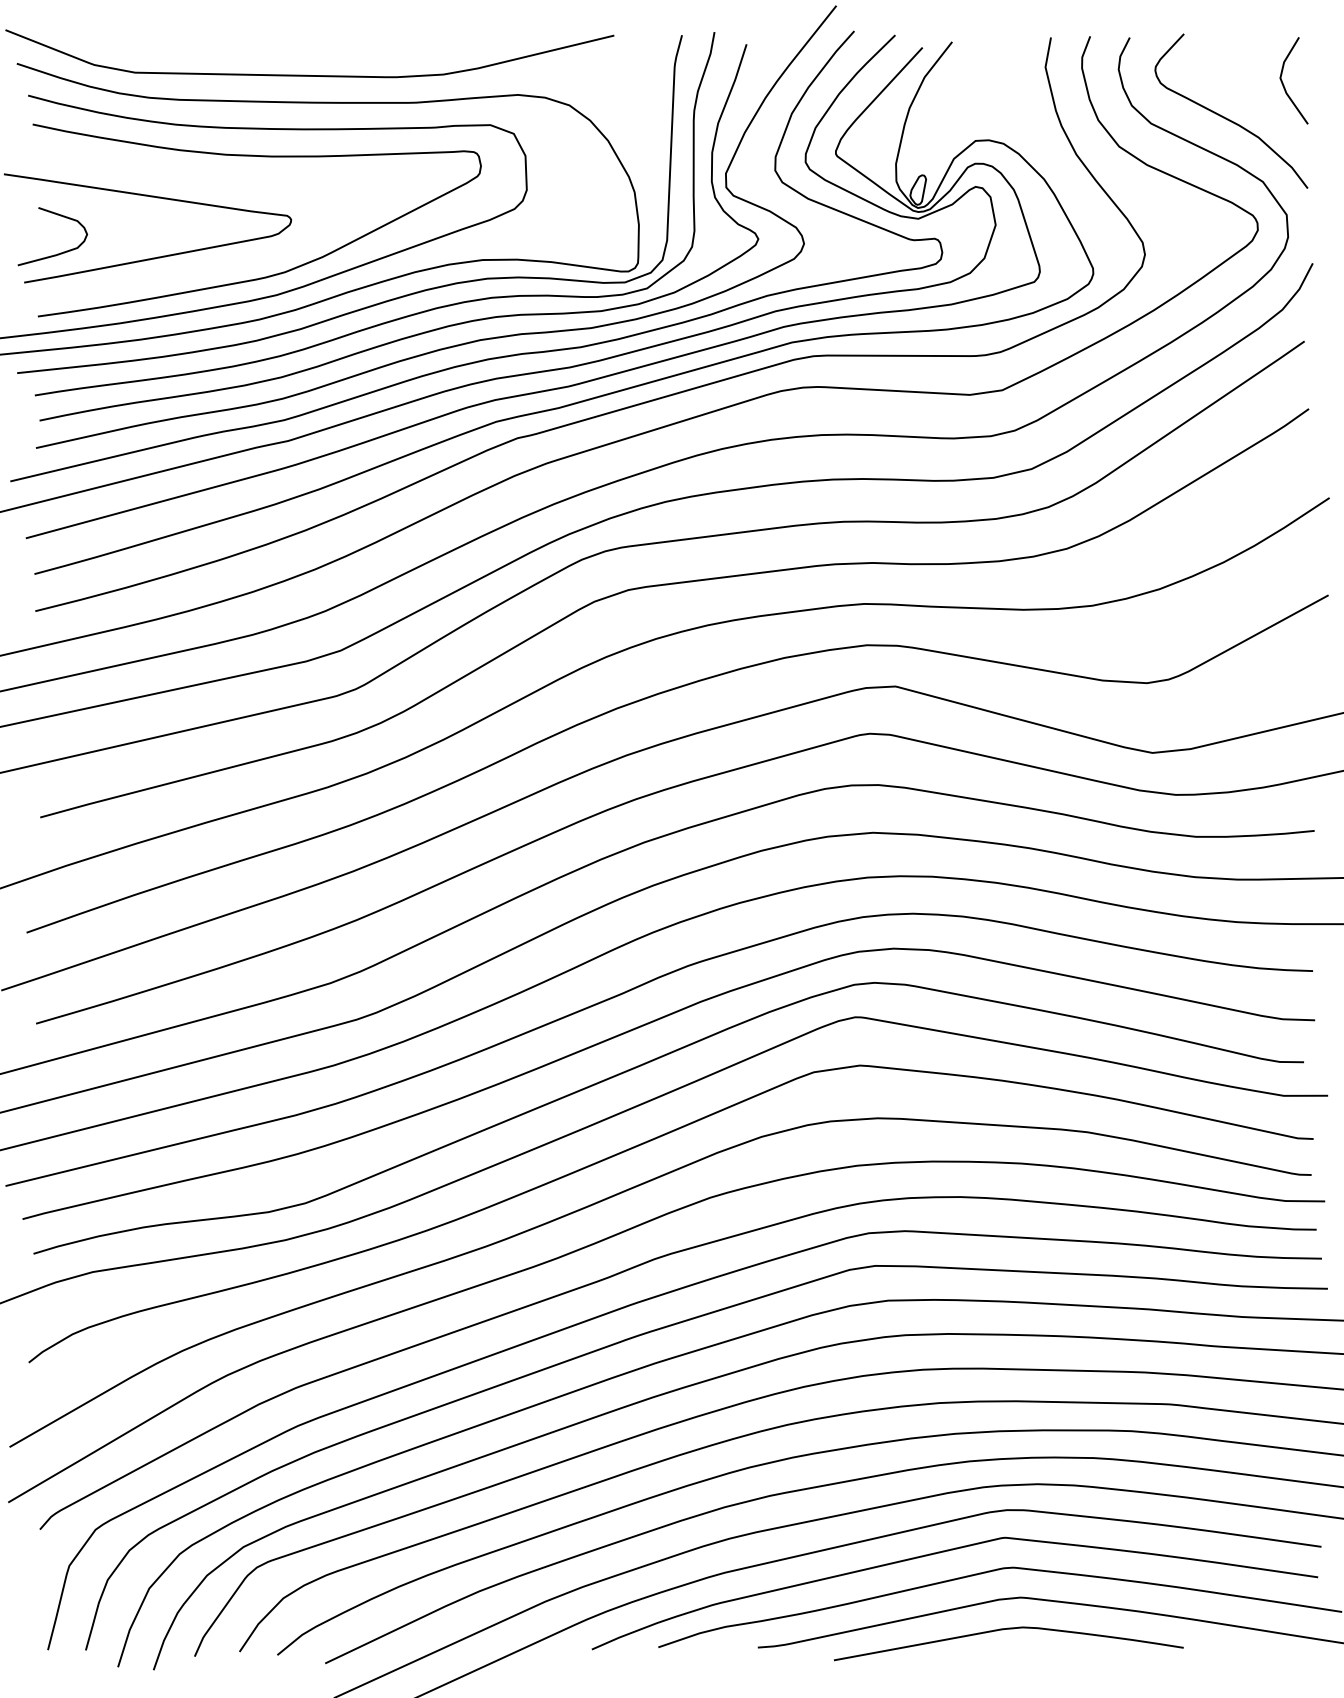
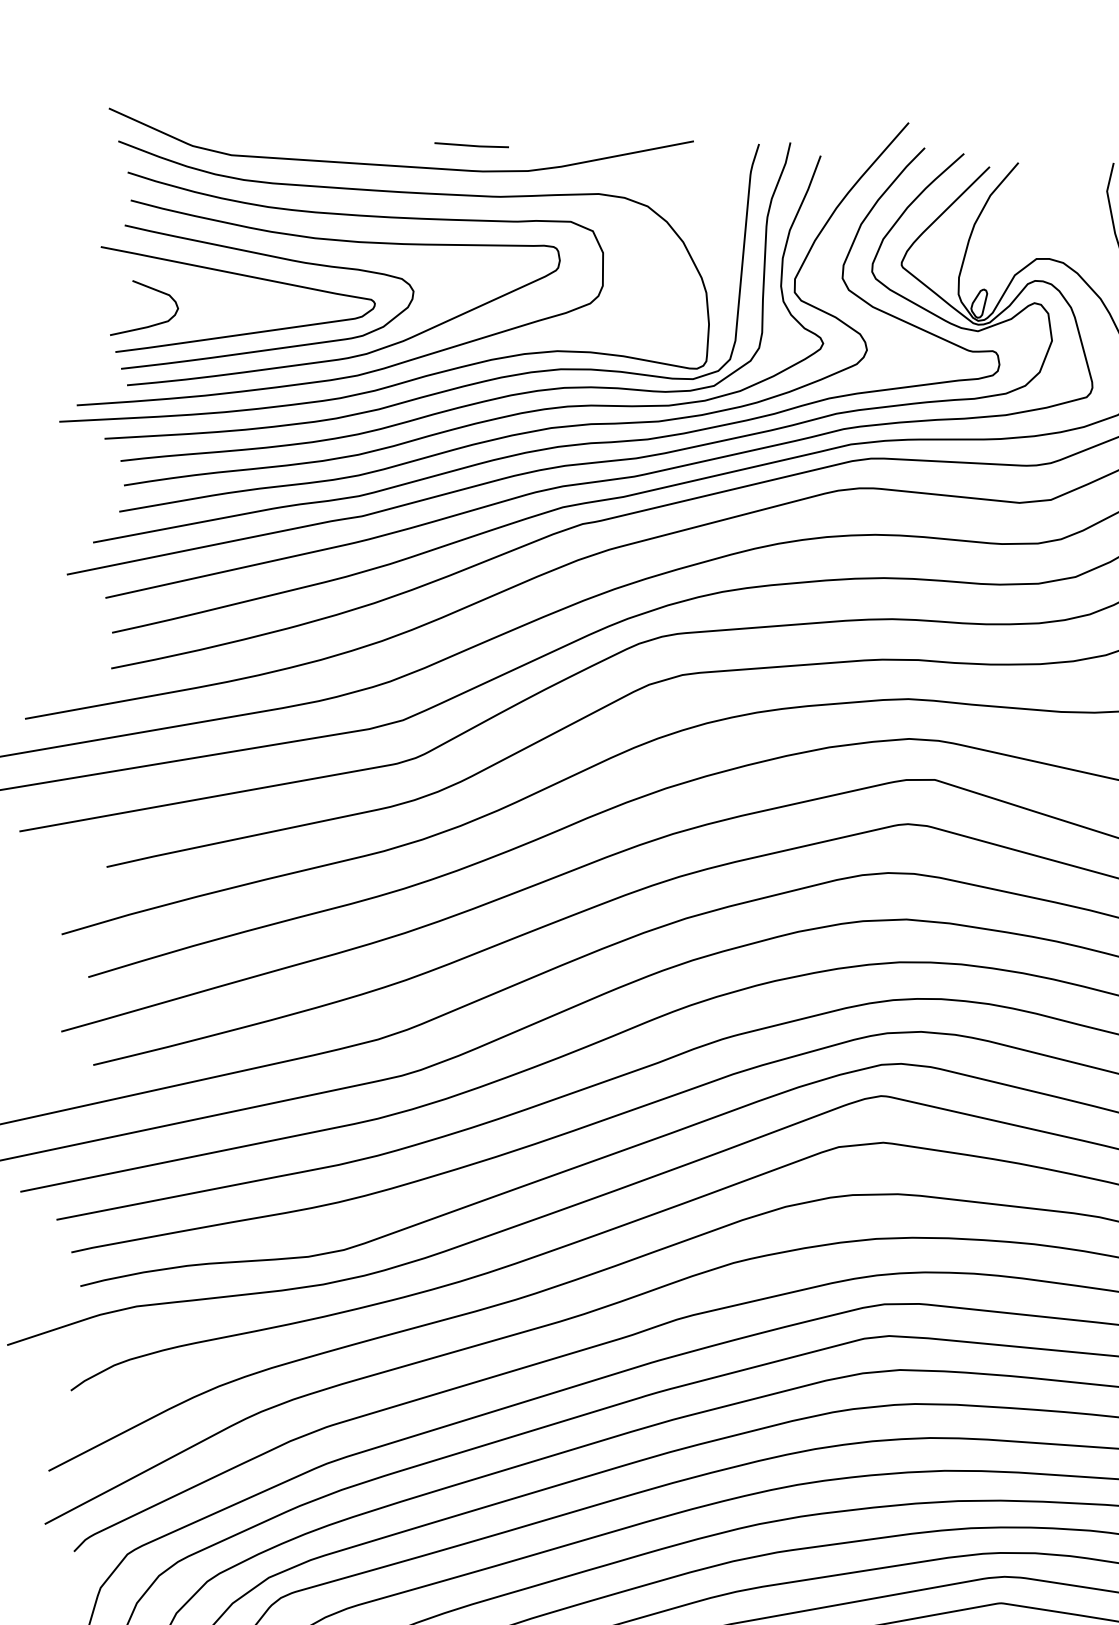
line: (383, 50) -> (471, 145), added
curve: (189, 270) -> (274, 347), added

